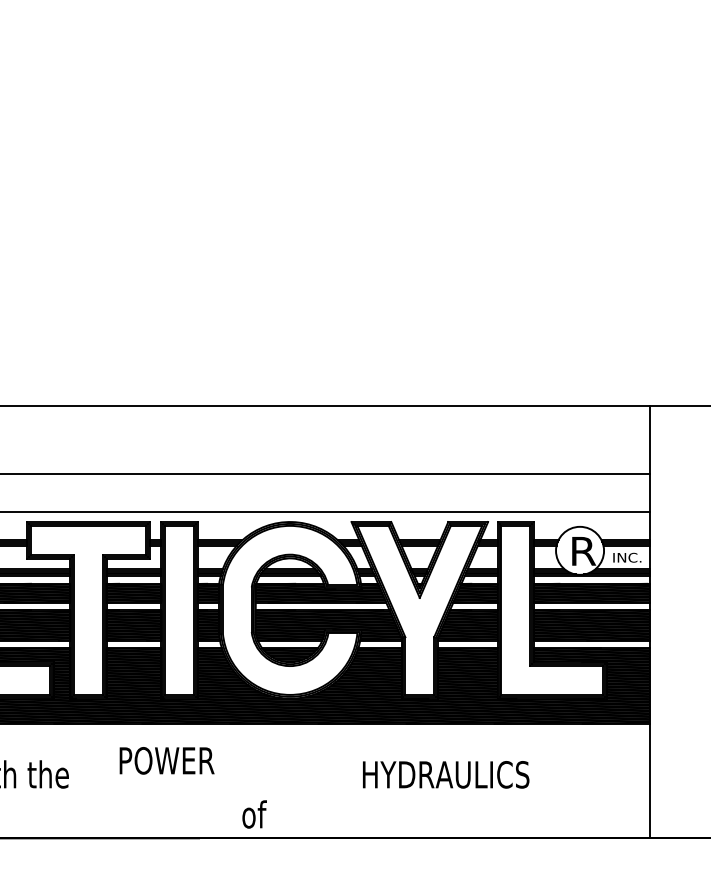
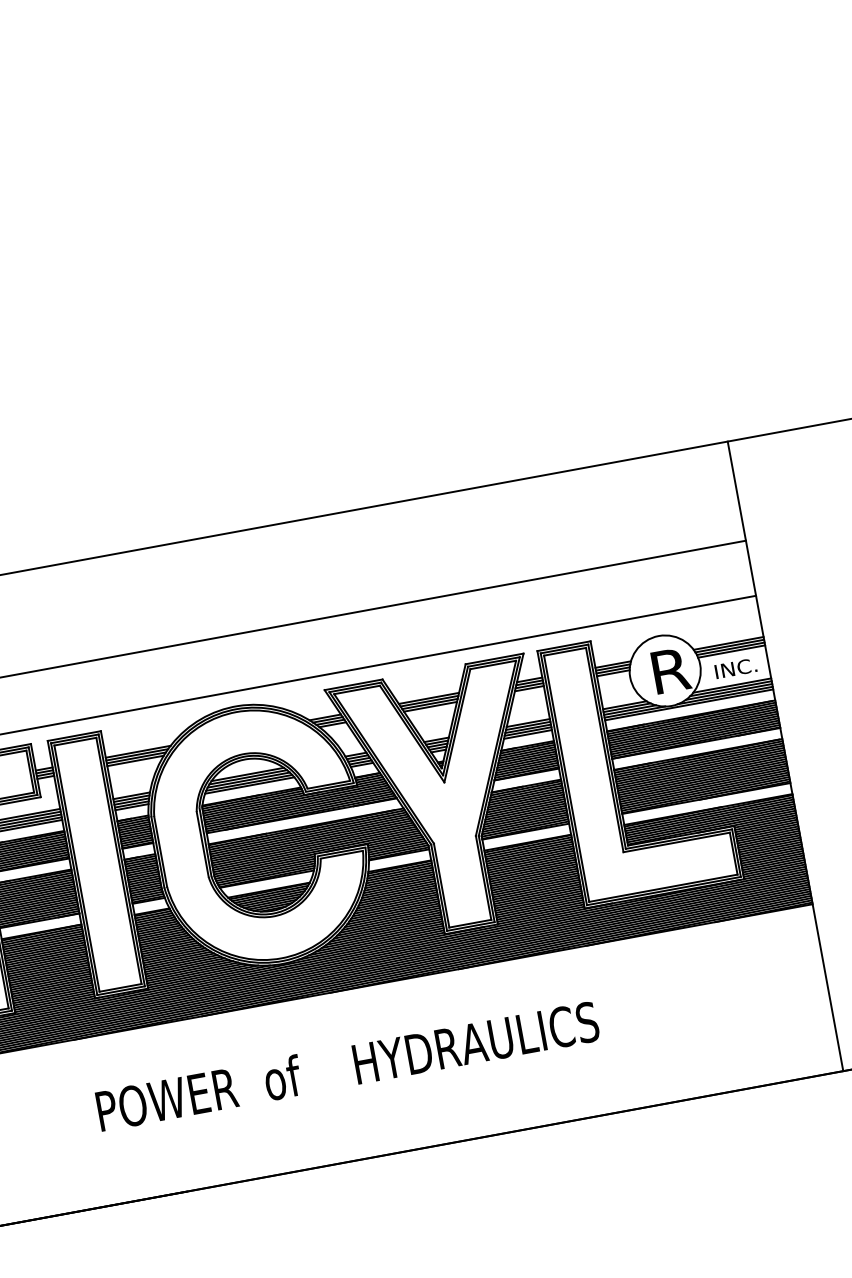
text: (166, 760) -> (166, 1099), moved
text: (446, 774) -> (476, 1042), moved
text: (254, 814) -> (282, 1077), moved

